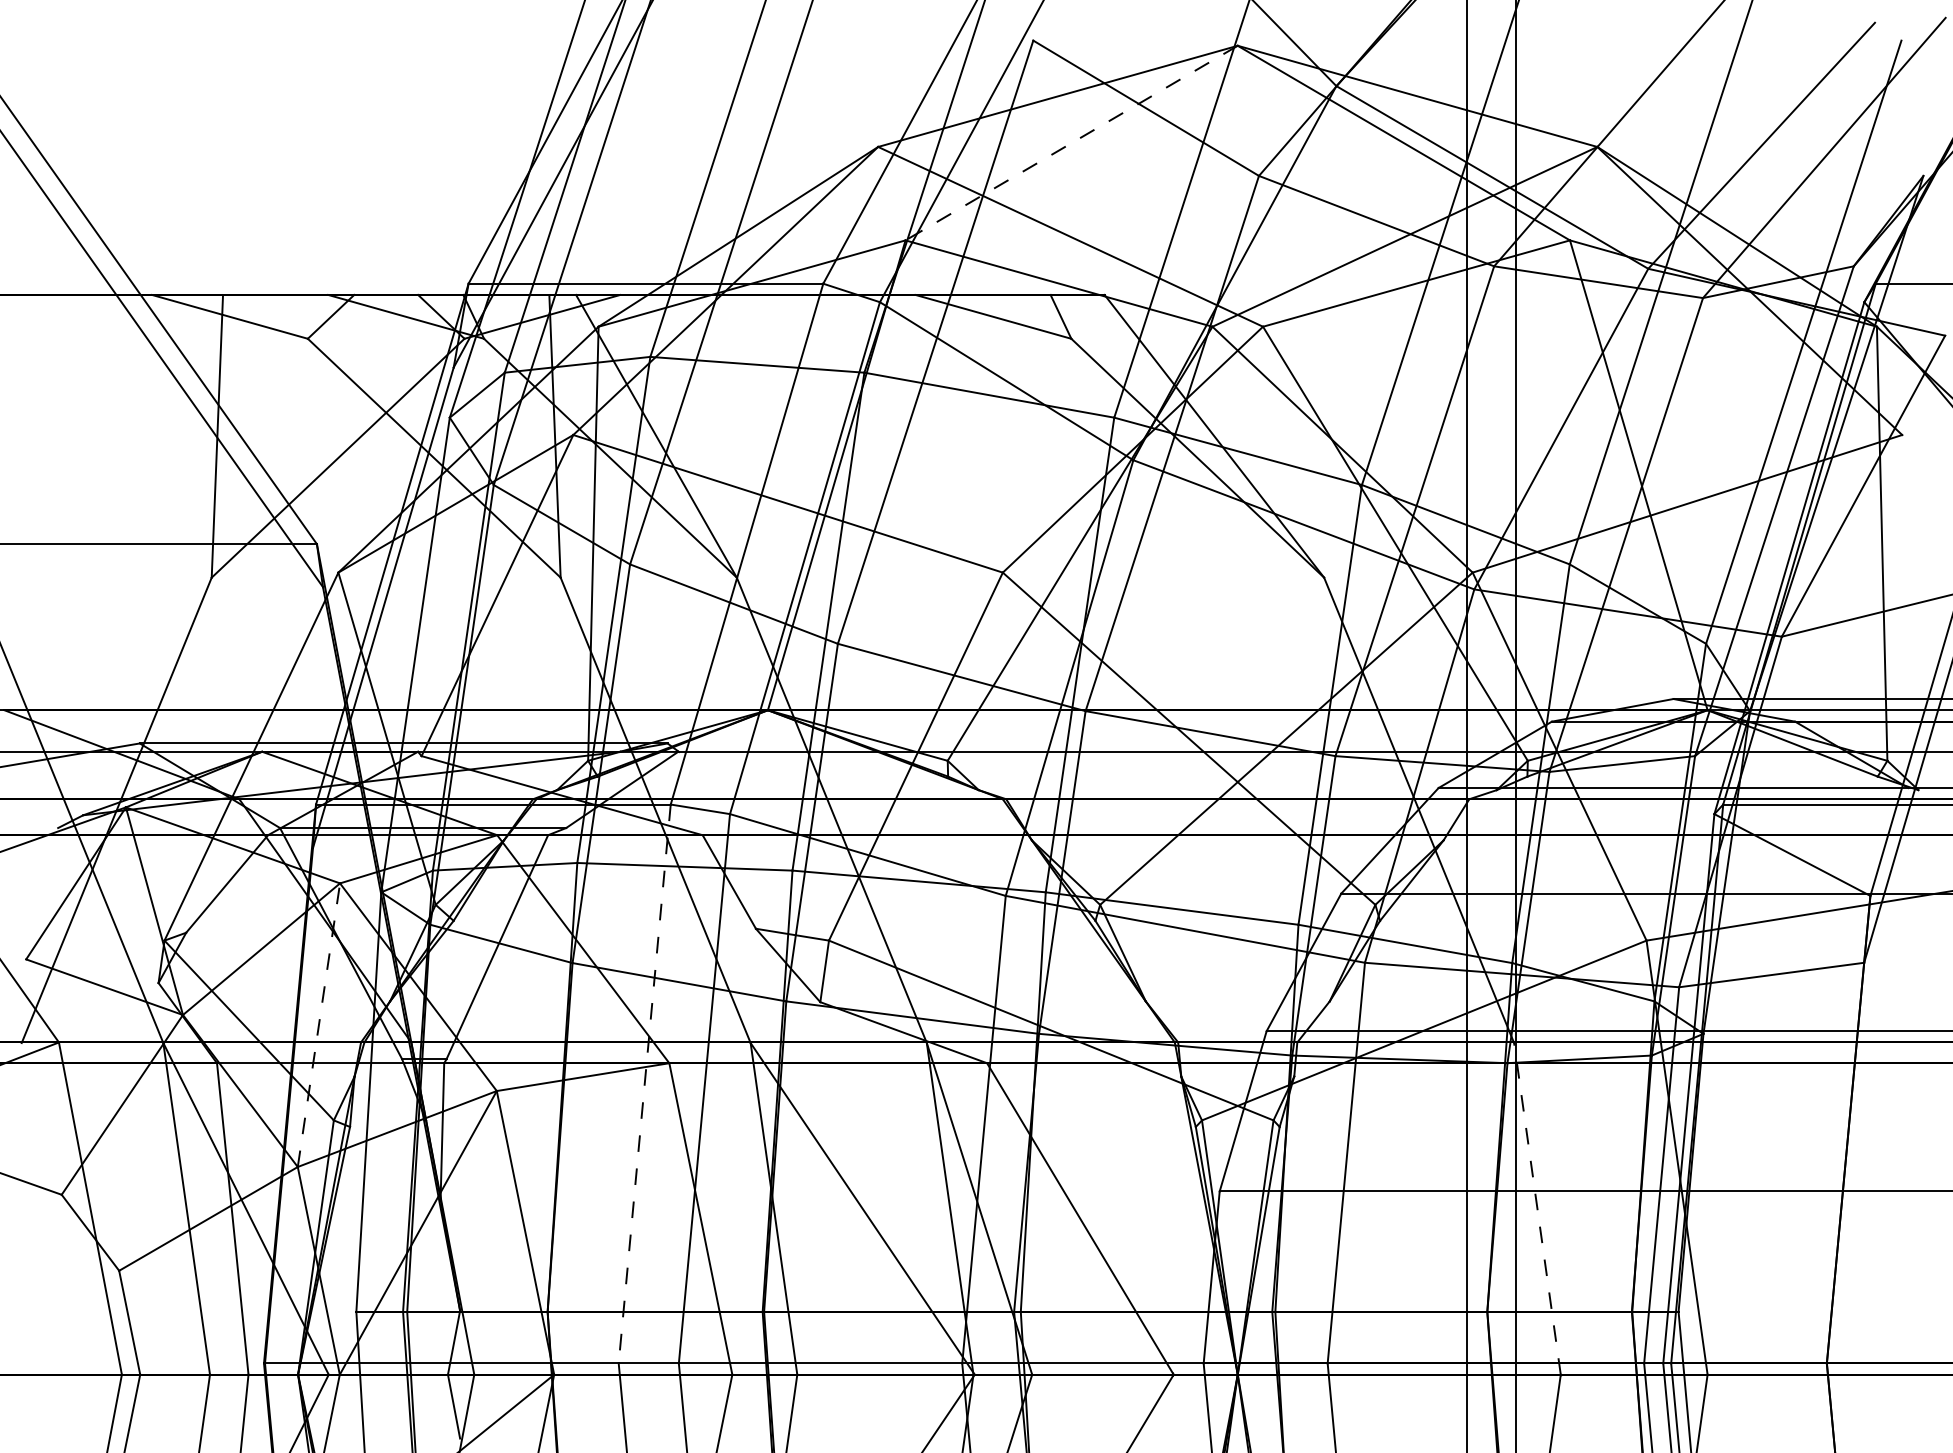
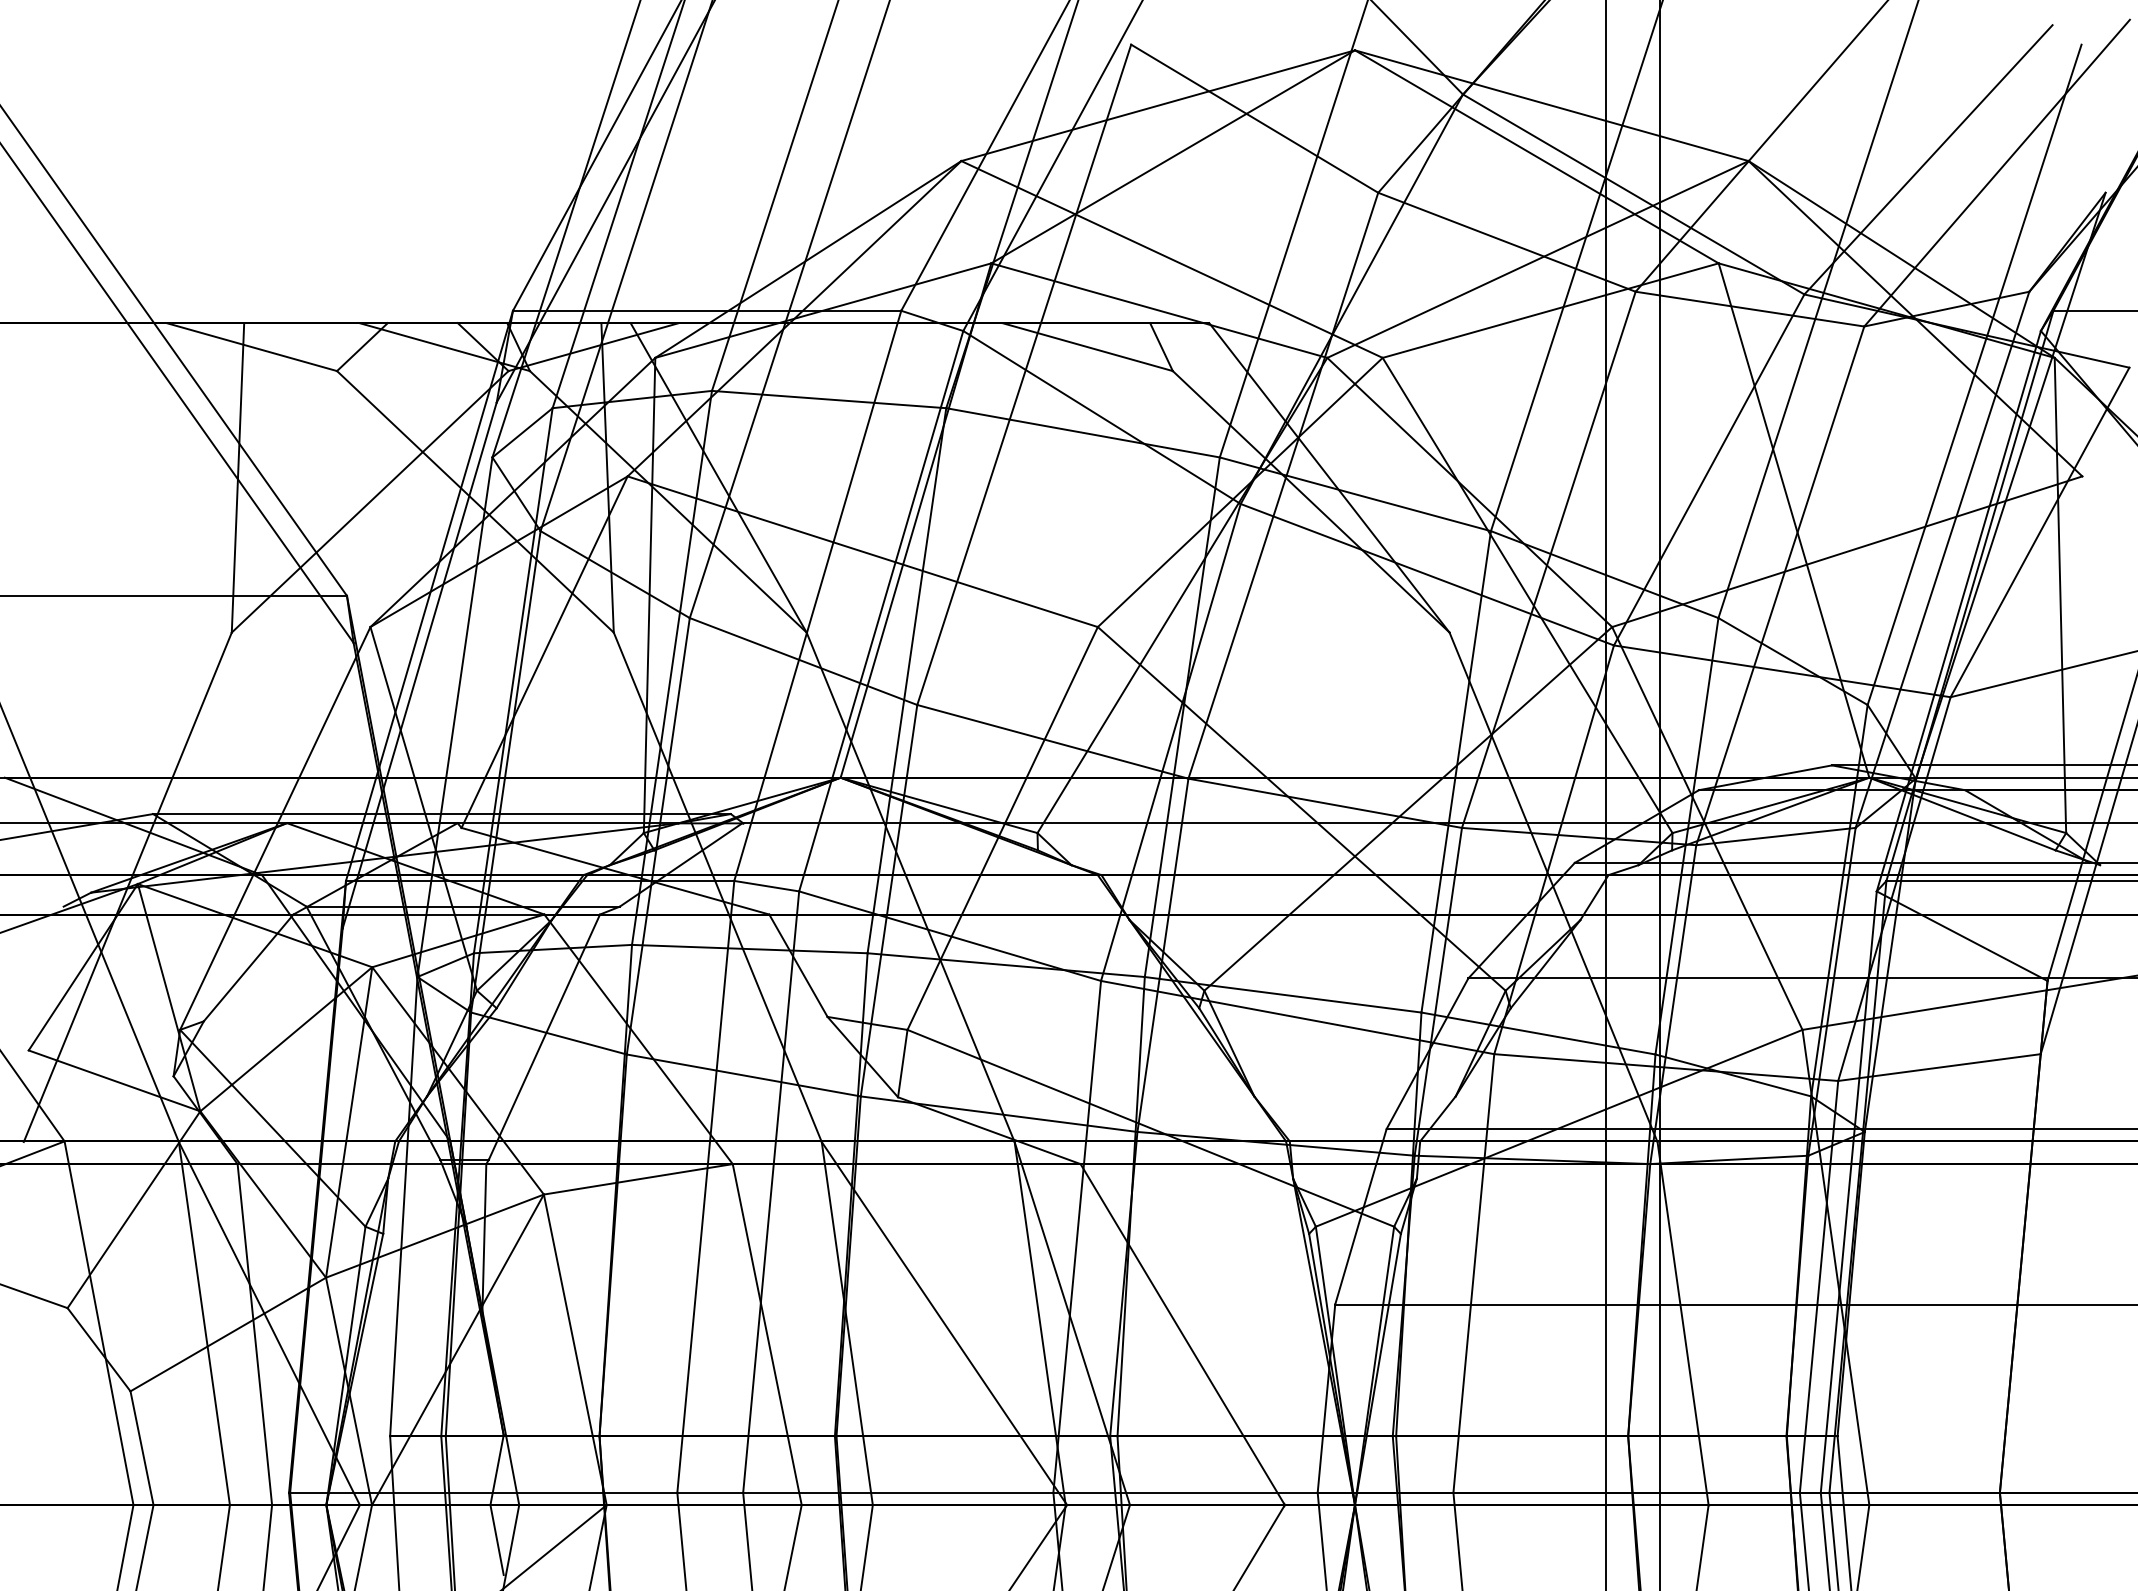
line: (1071, 142) -> (1173, 156), dashed -> solid
line: (319, 1025) -> (349, 1122), dashed -> solid
line: (644, 1084) -> (705, 1187), dashed -> solid
line: (1537, 1208) -> (1683, 1323), dashed -> solid

